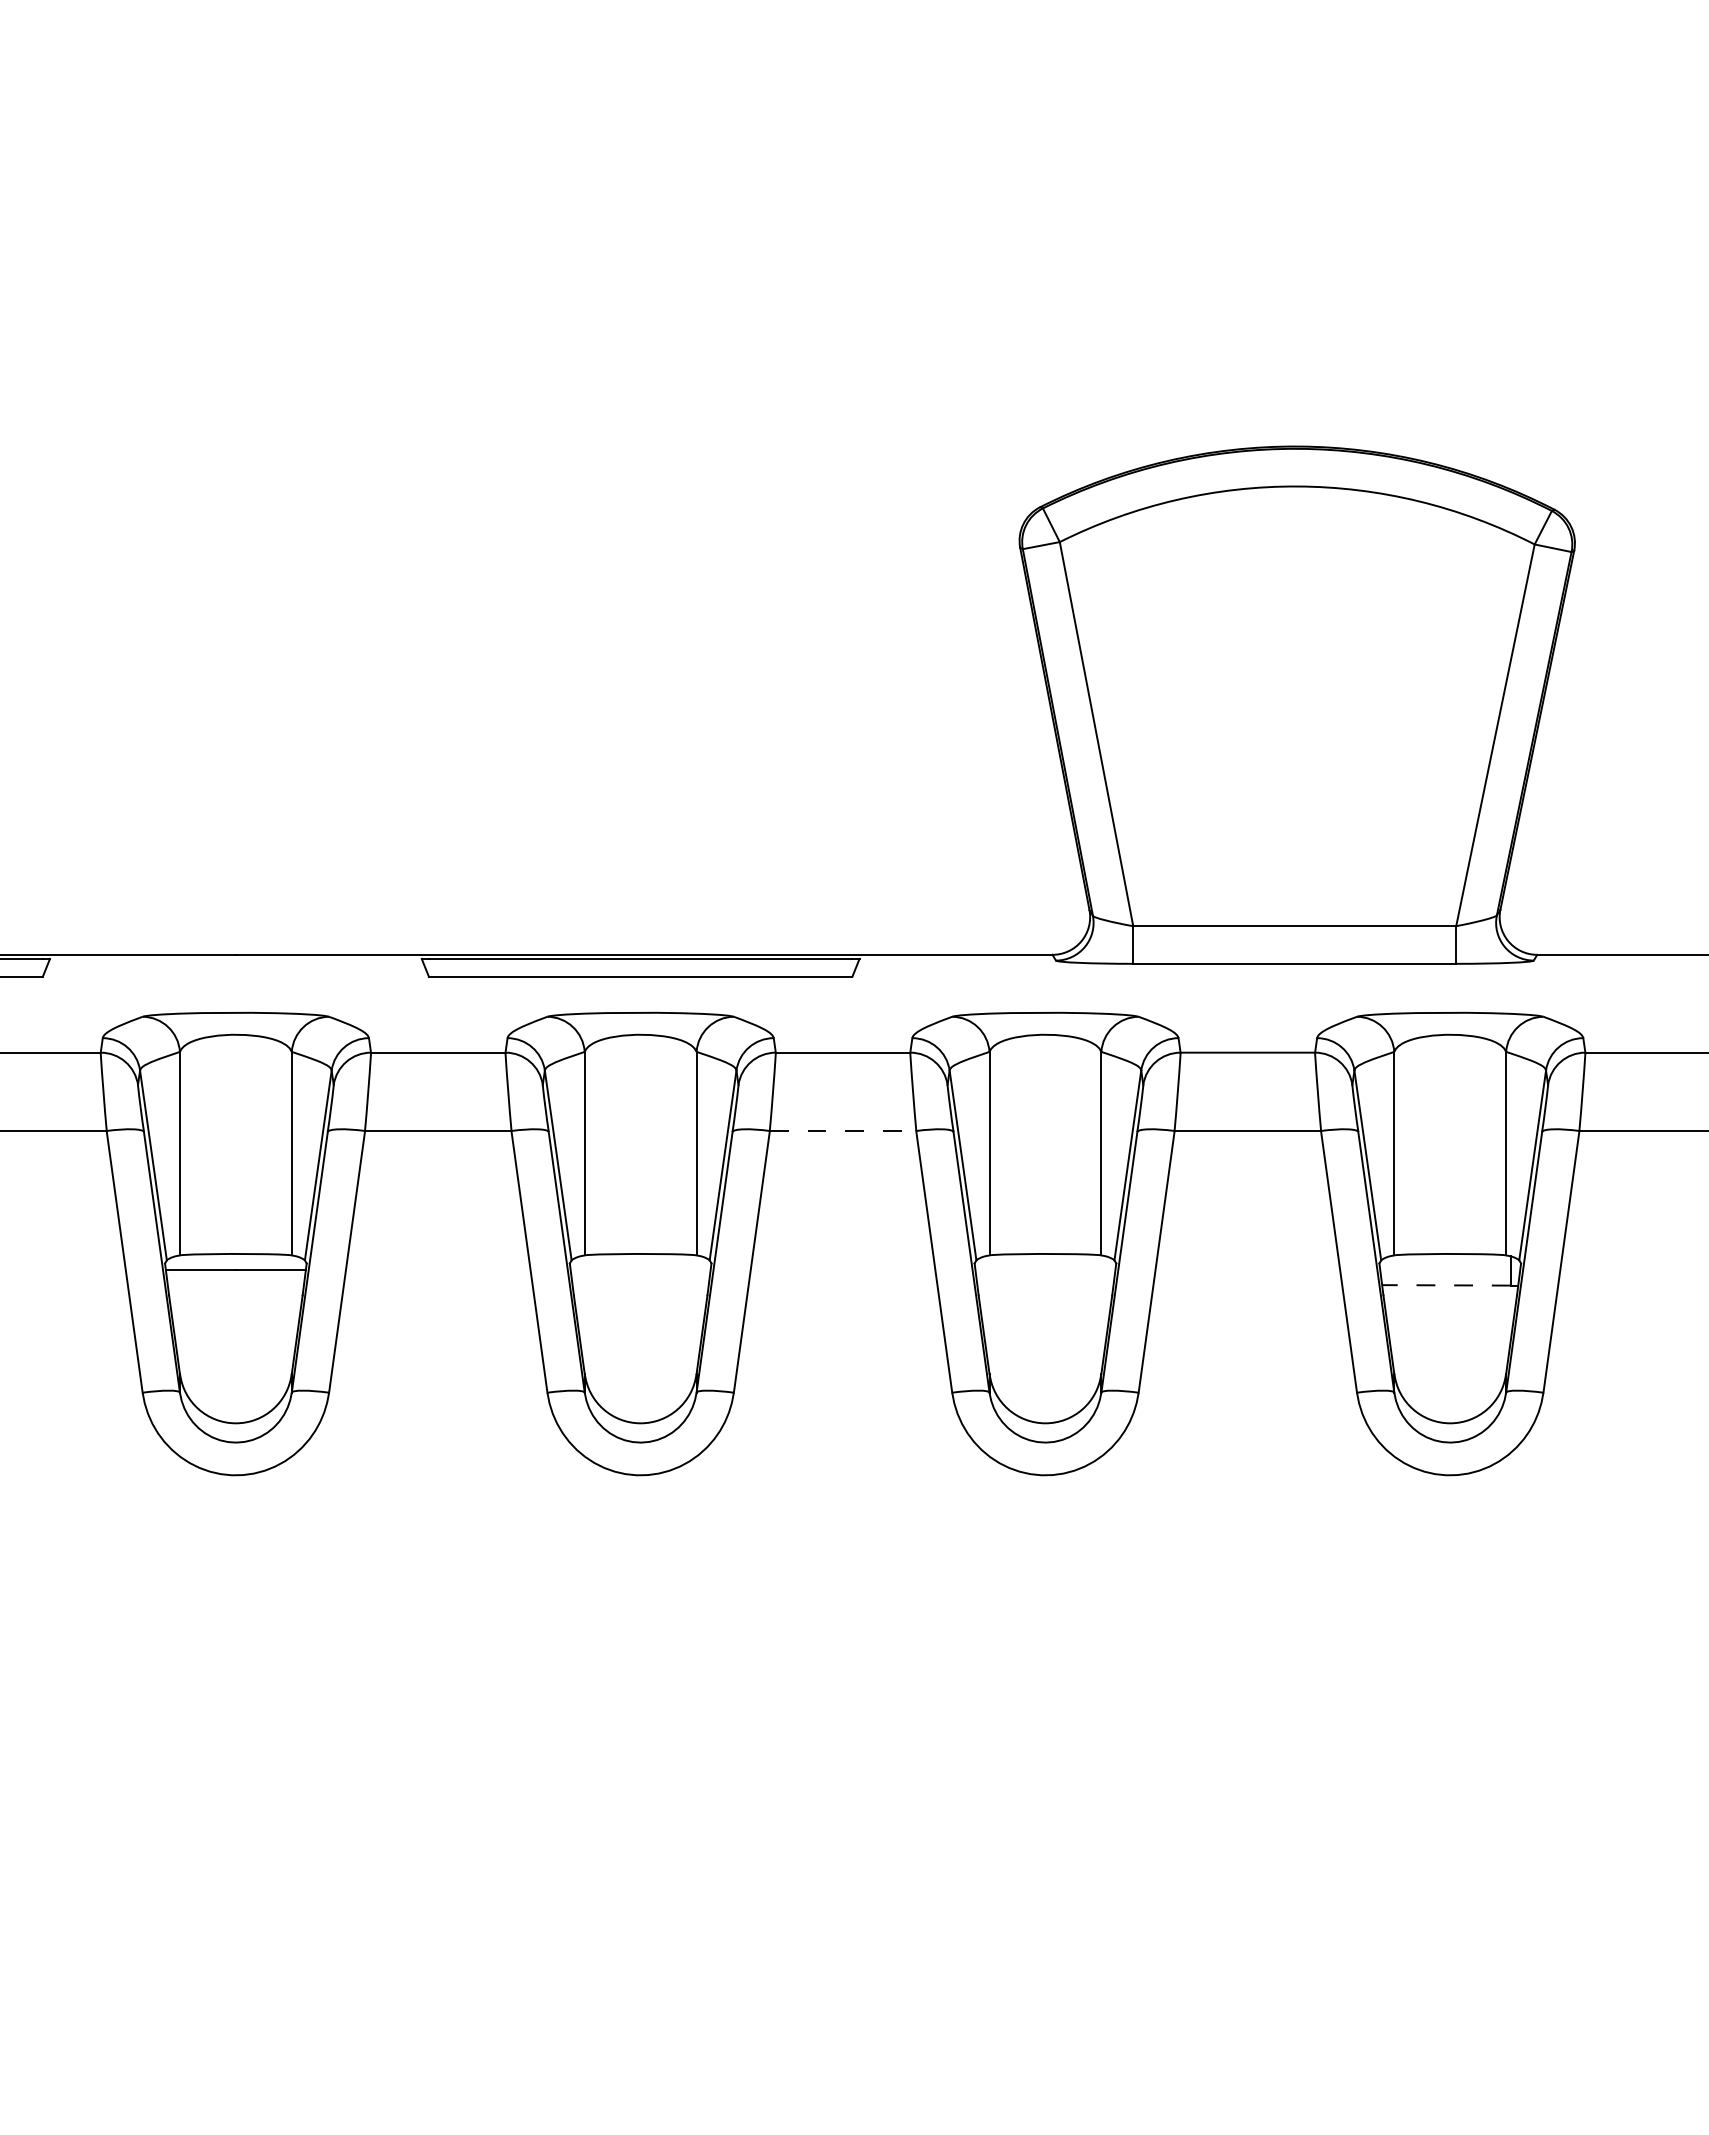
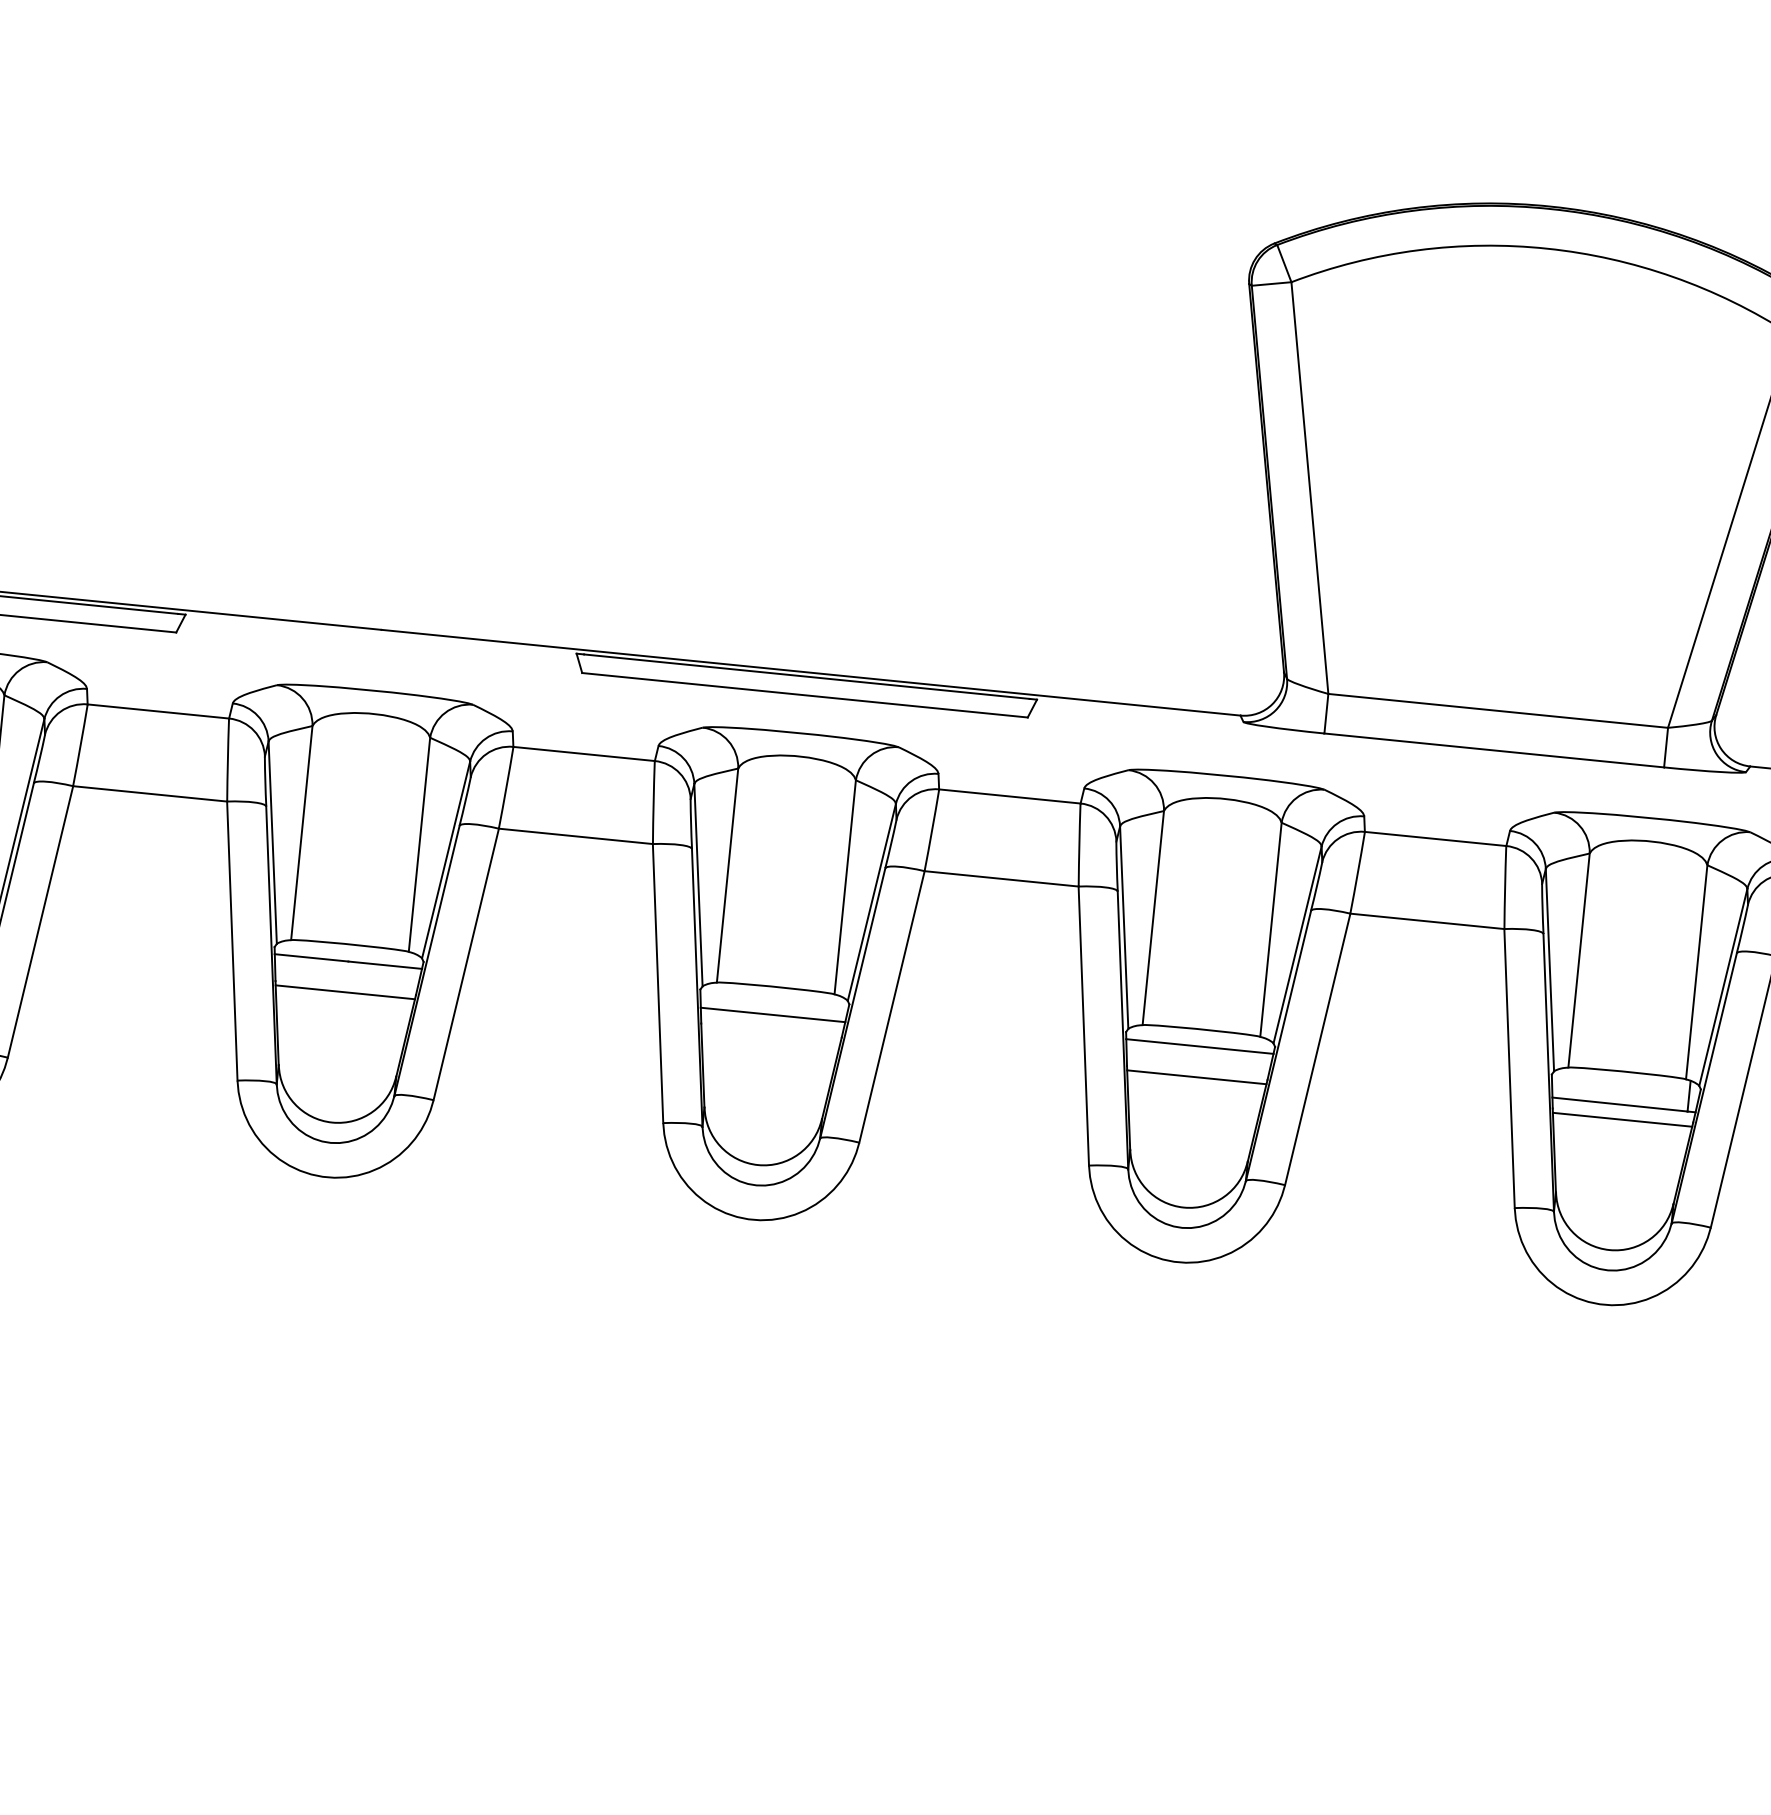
line: (843, 1131) -> (1002, 879), dashed -> solid
line: (1045, 1270) -> (1199, 1046), added
line: (640, 1280) -> (772, 1014), added
line: (1445, 1285) -> (1619, 1104), dashed -> solid
line: (235, 1299) -> (344, 992), added
line: (1045, 1299) -> (1196, 1077), added
line: (1450, 1299) -> (1622, 1119), added

